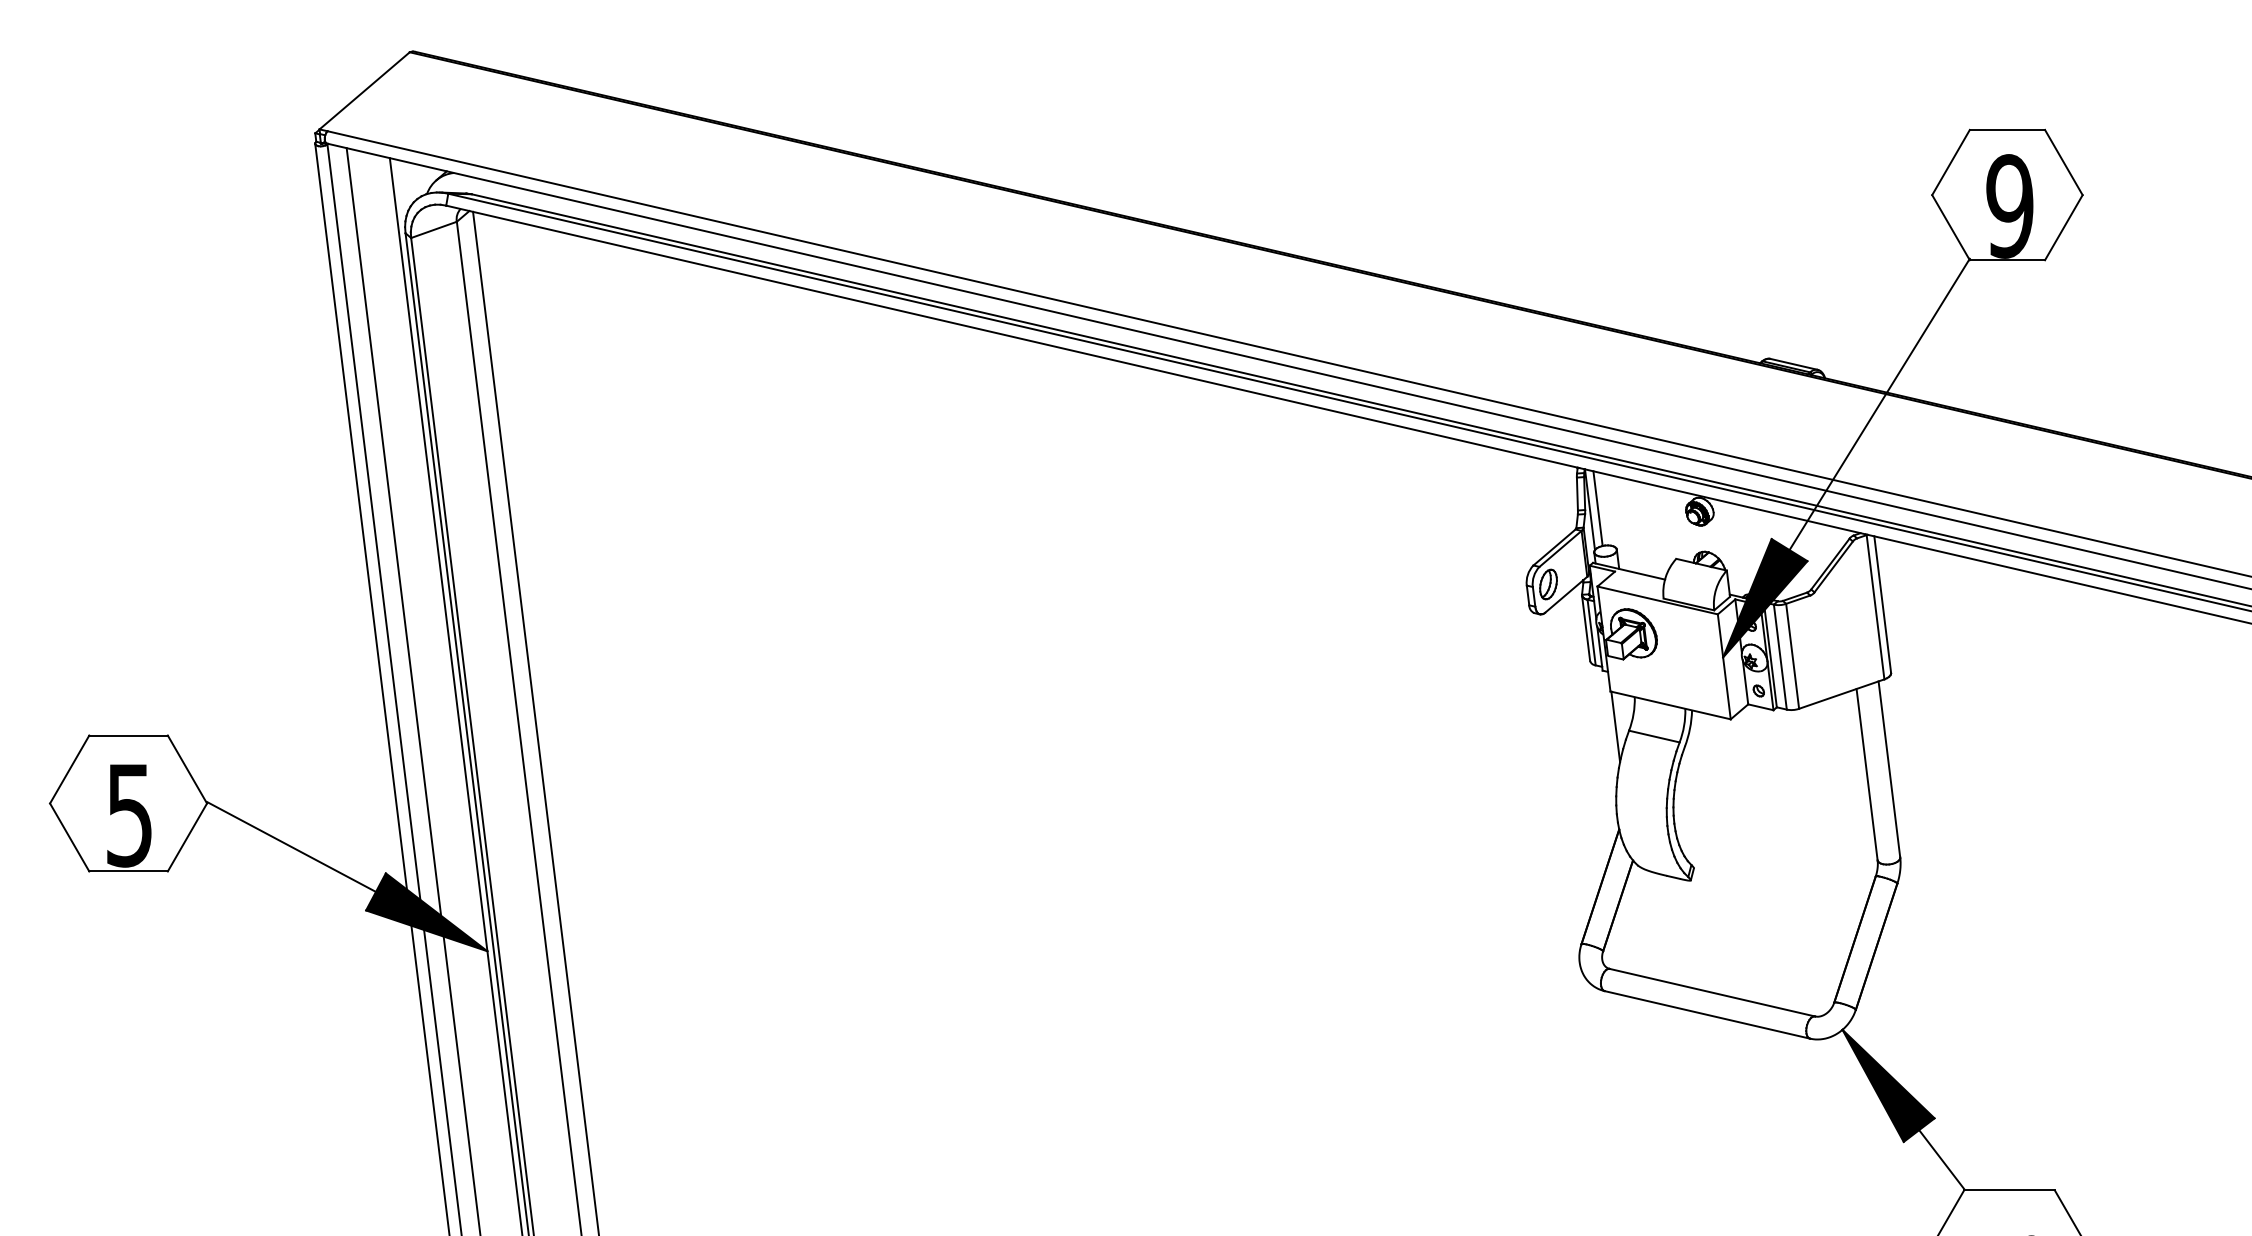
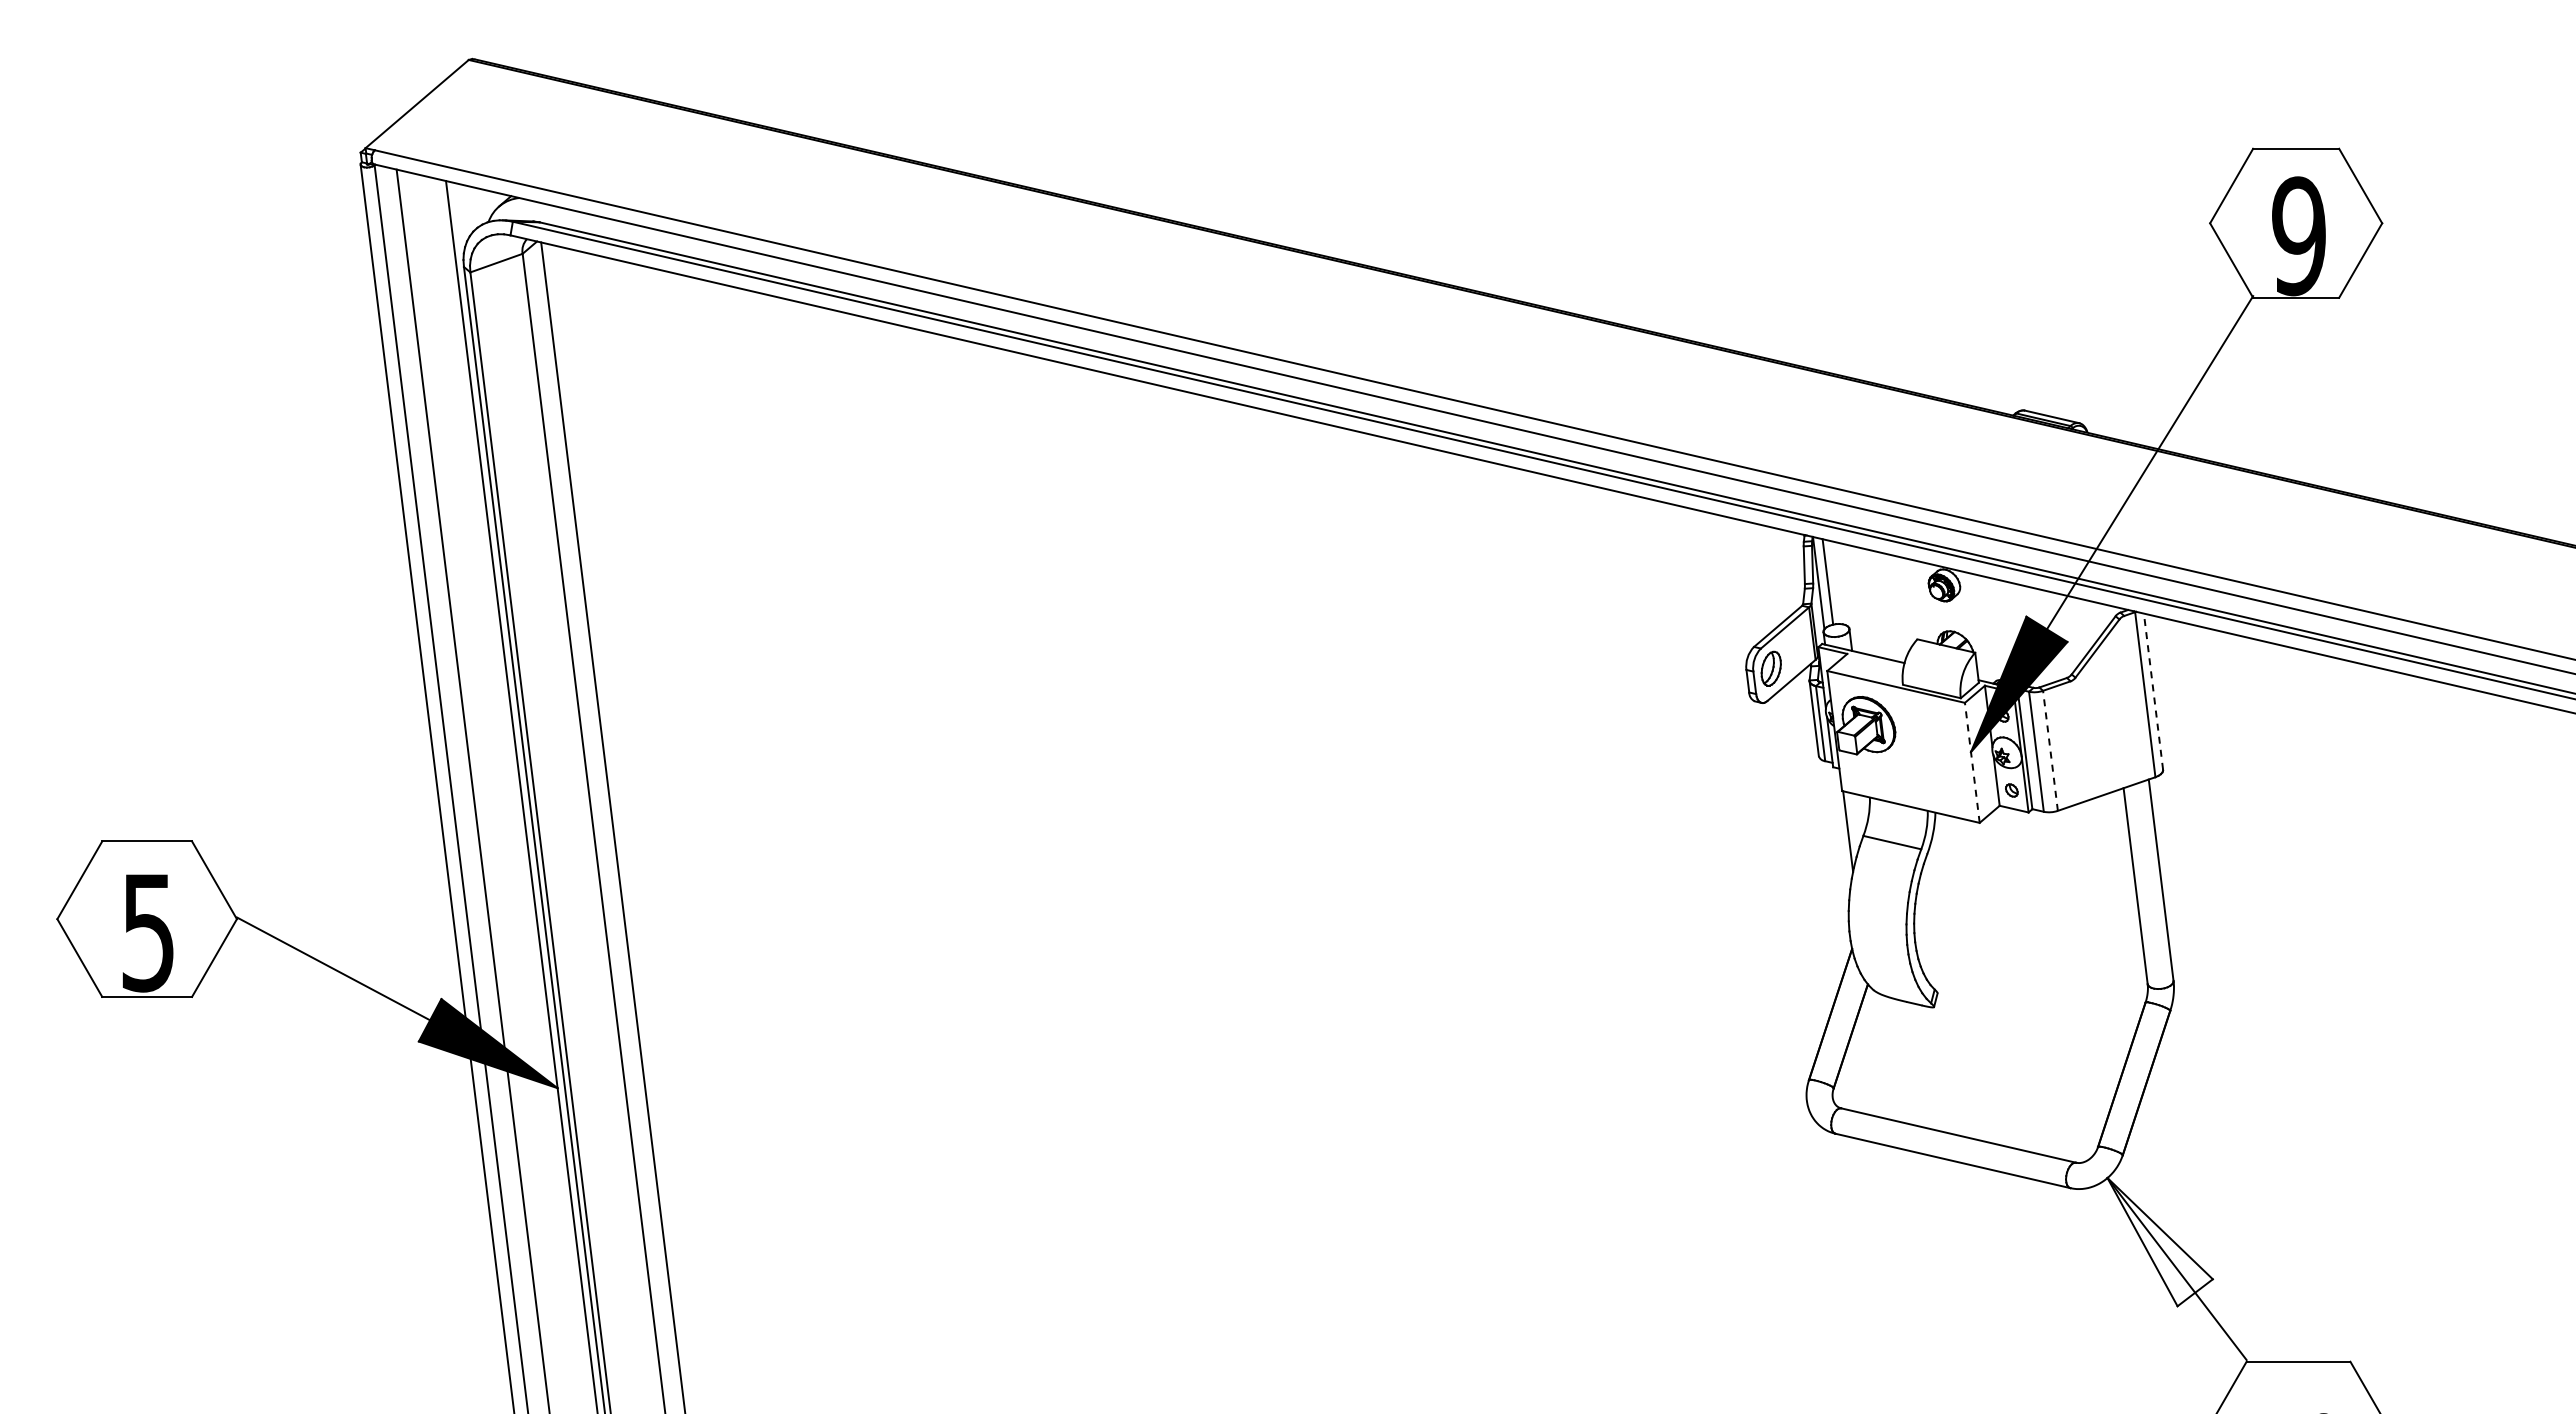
line: (1882, 604) -> (2153, 691), solid -> dashed
line: (1792, 656) -> (2050, 750), solid -> dashed
line: (1724, 666) -> (1972, 762), solid -> dashed
fill: (1887, 1086) -> (2159, 1242), removed

